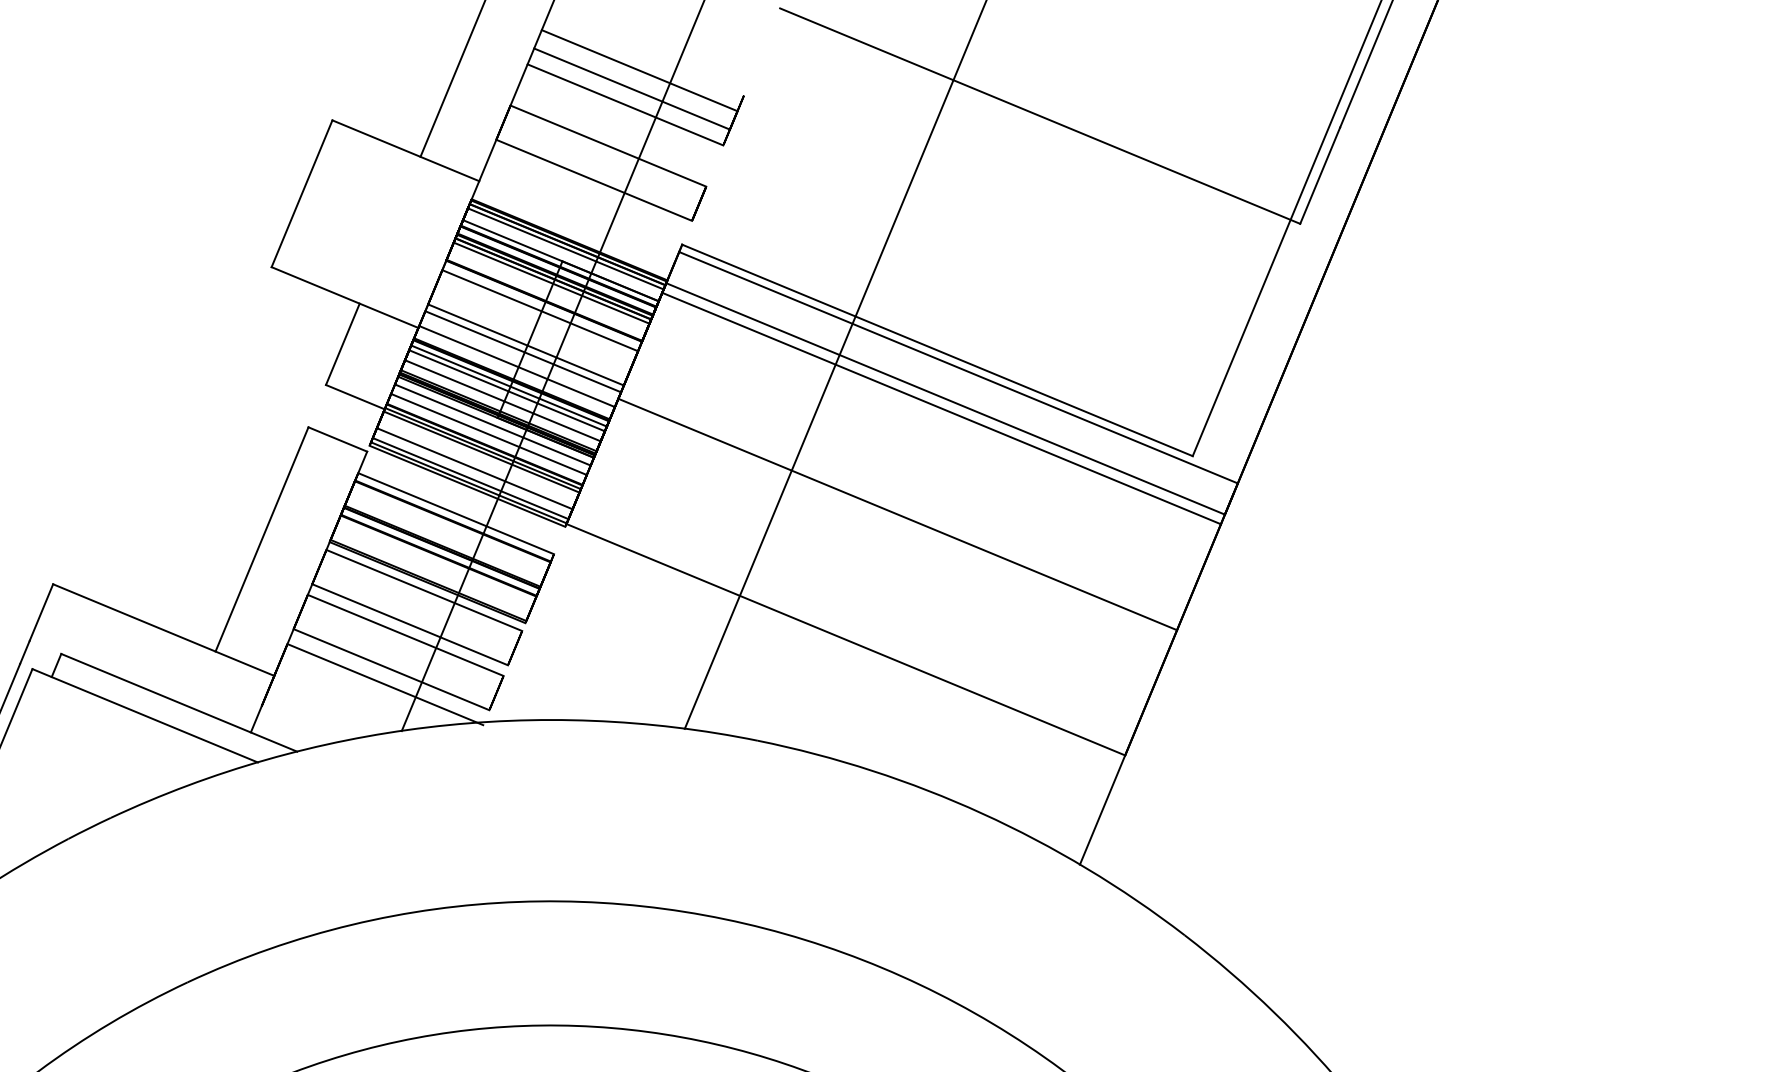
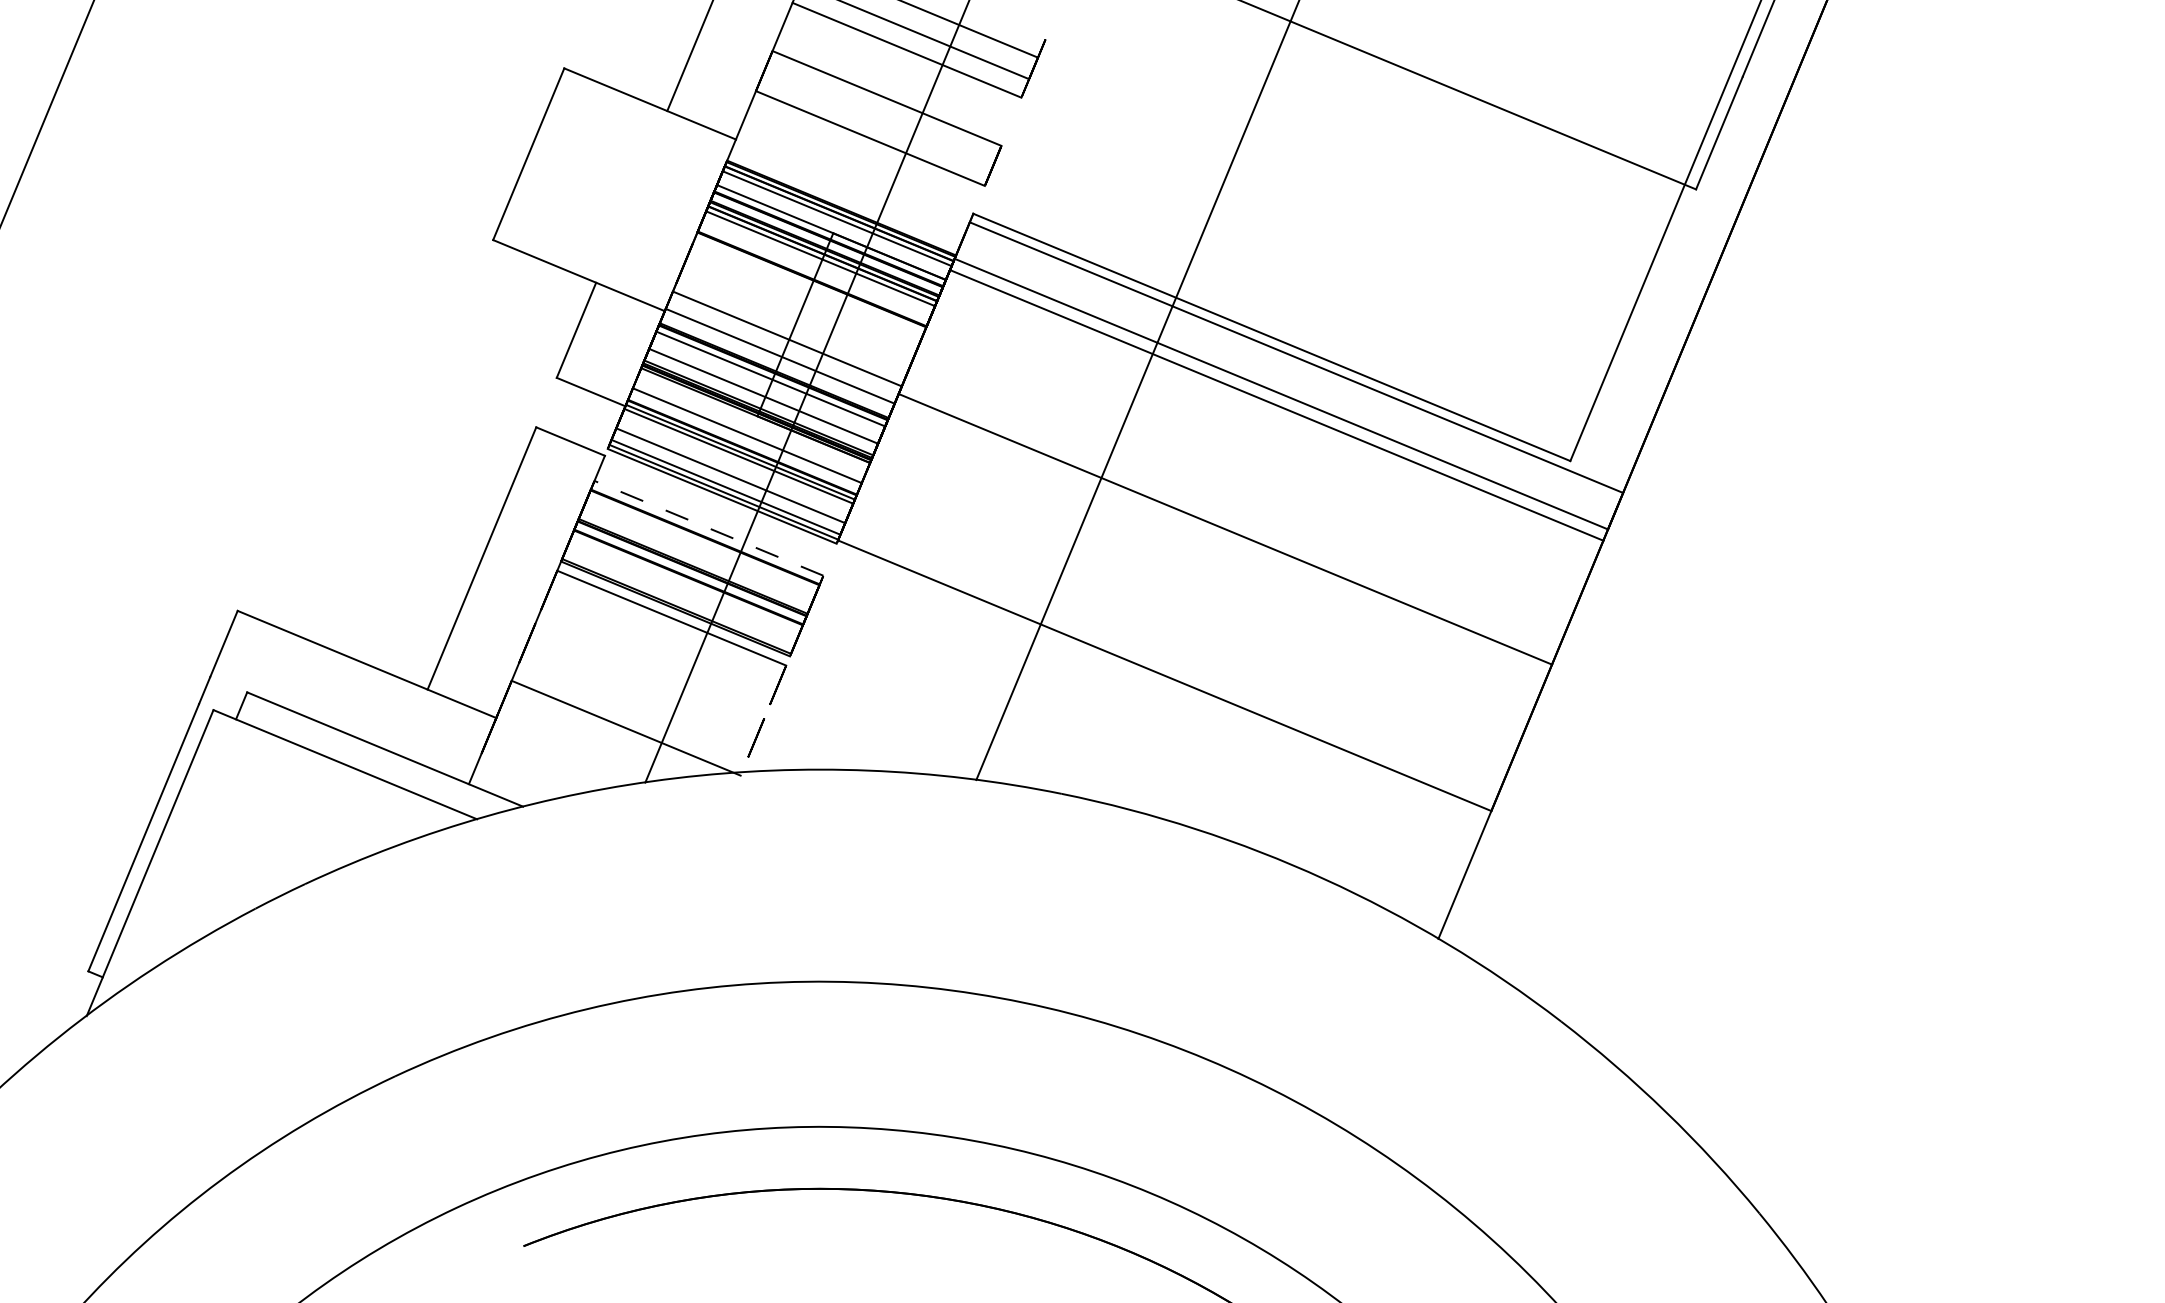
line: (539, 310) -> (806, 290), removed
line: (525, 344) -> (790, 330), removed
line: (507, 390) -> (768, 384), removed
line: (492, 424) -> (751, 424), removed
line: (455, 513) -> (708, 528), solid -> dashed
line: (409, 624) -> (654, 657), removed
line: (405, 635) -> (649, 670), removed
line: (390, 669) -> (632, 710), removed

